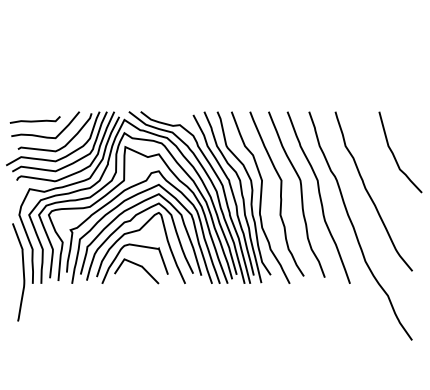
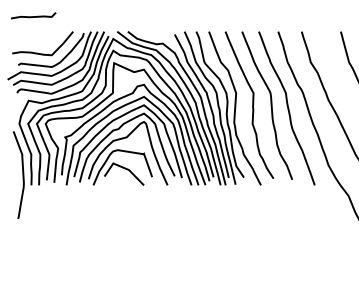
curve: (34, 120) -> (32, 16), moved

